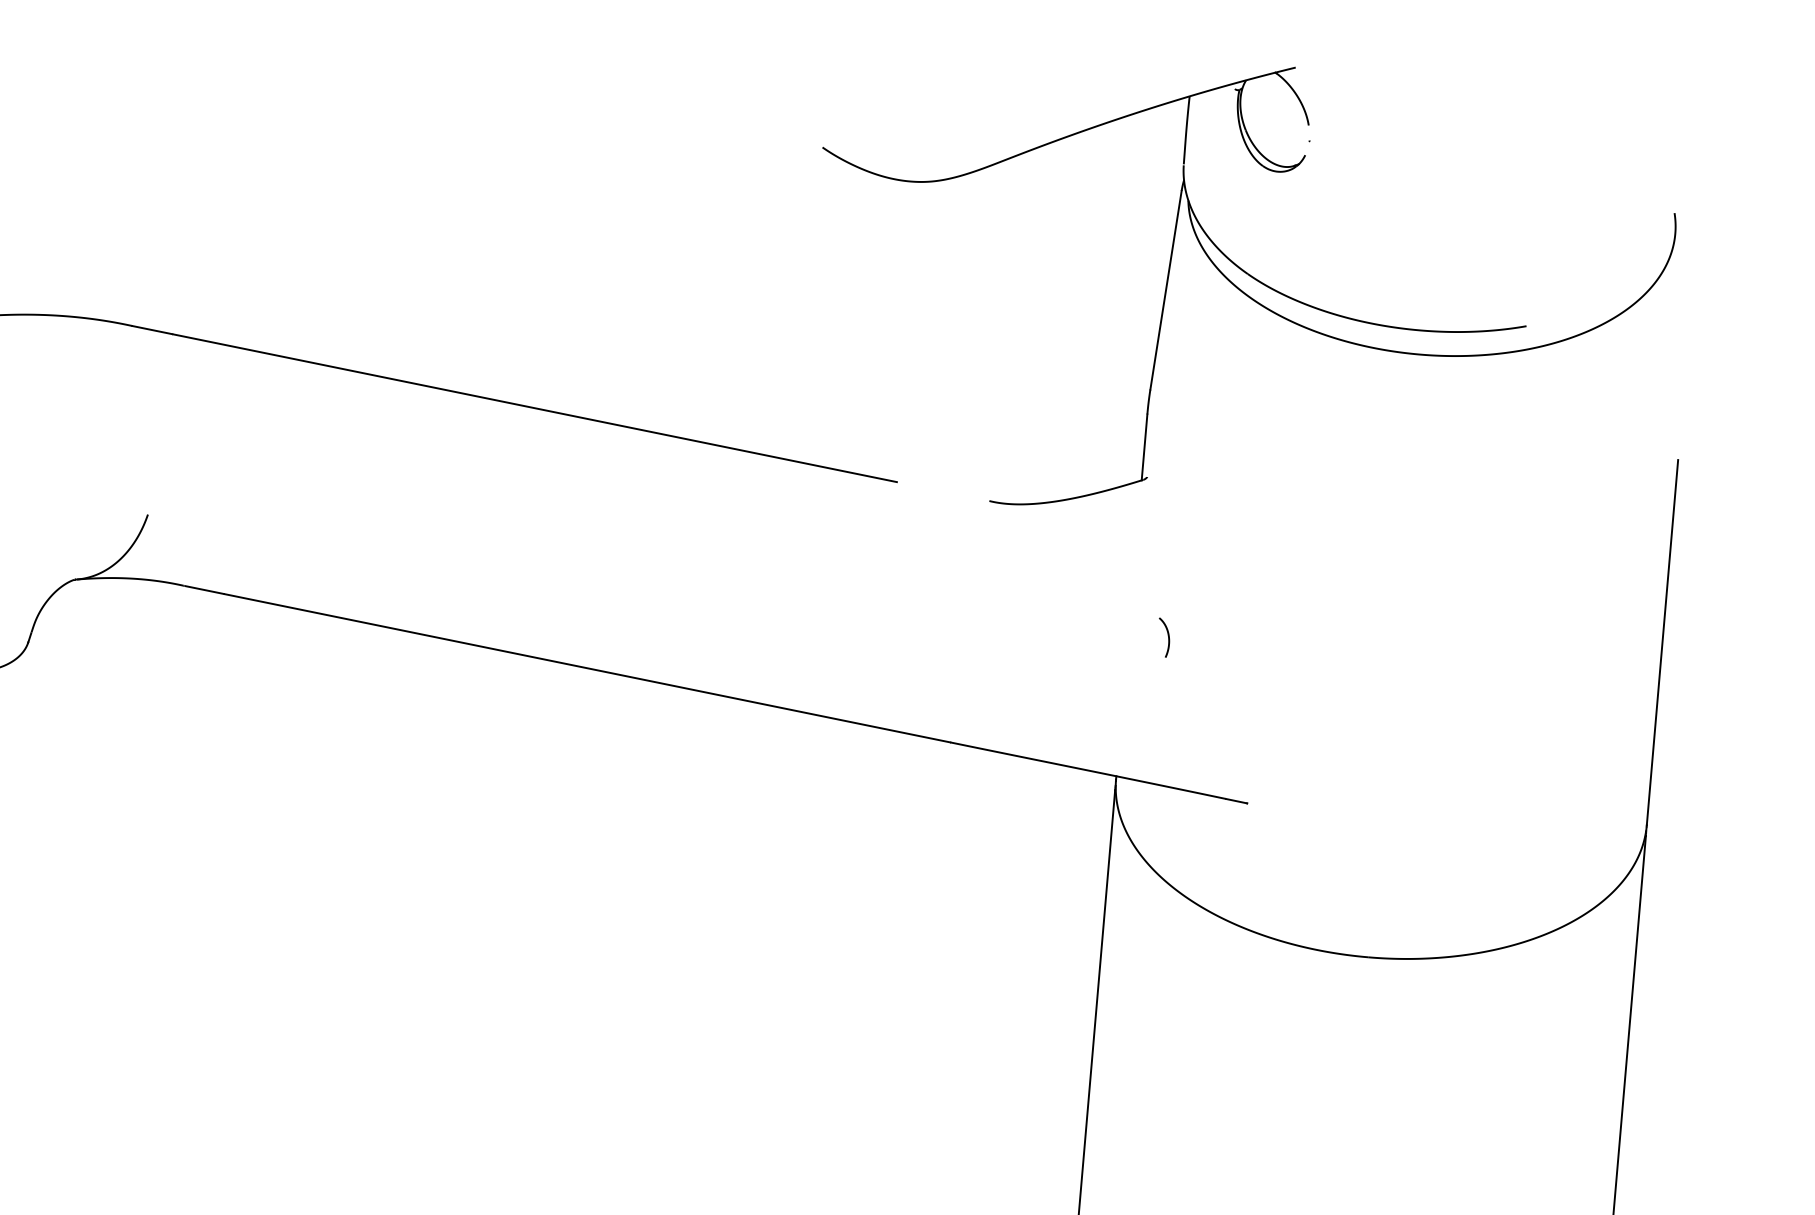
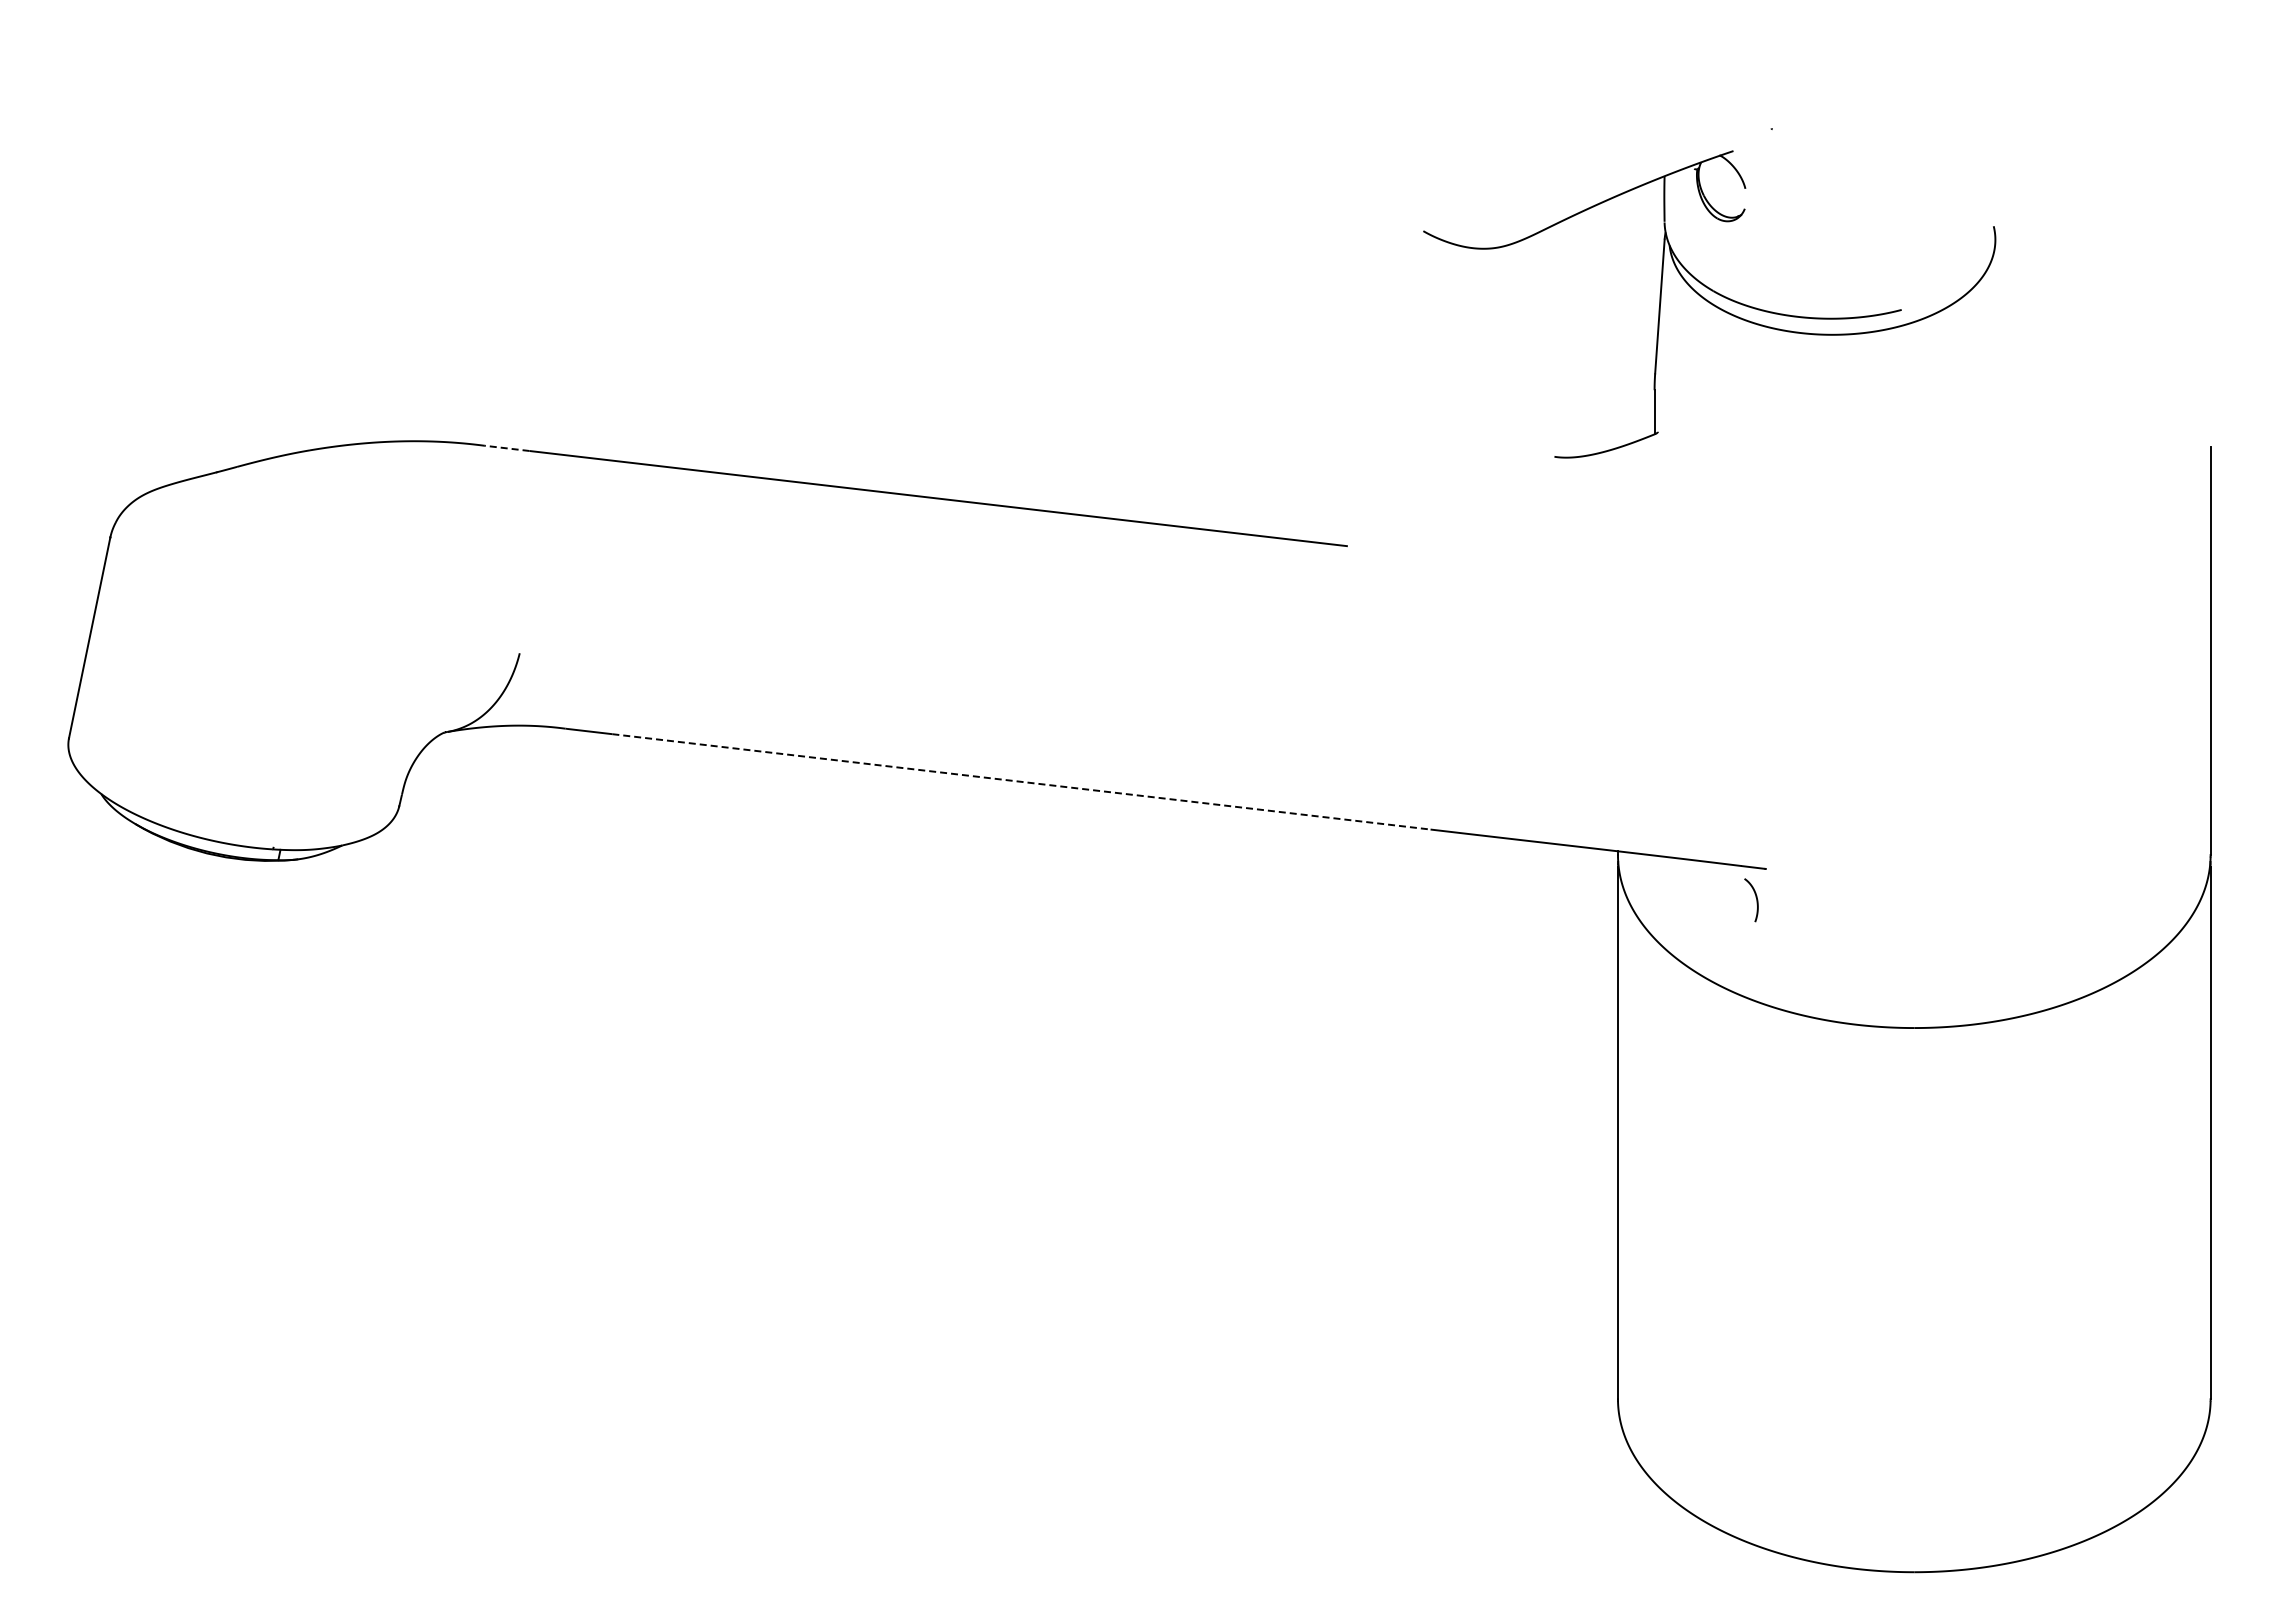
part: (1240, 293) -> (1709, 304), size x0.6
line: (152, 330) -> (507, 448), solid -> dashed
curve: (1167, 635) -> (1755, 897), moved
line: (587, 667) -> (1021, 781), solid -> dashed

